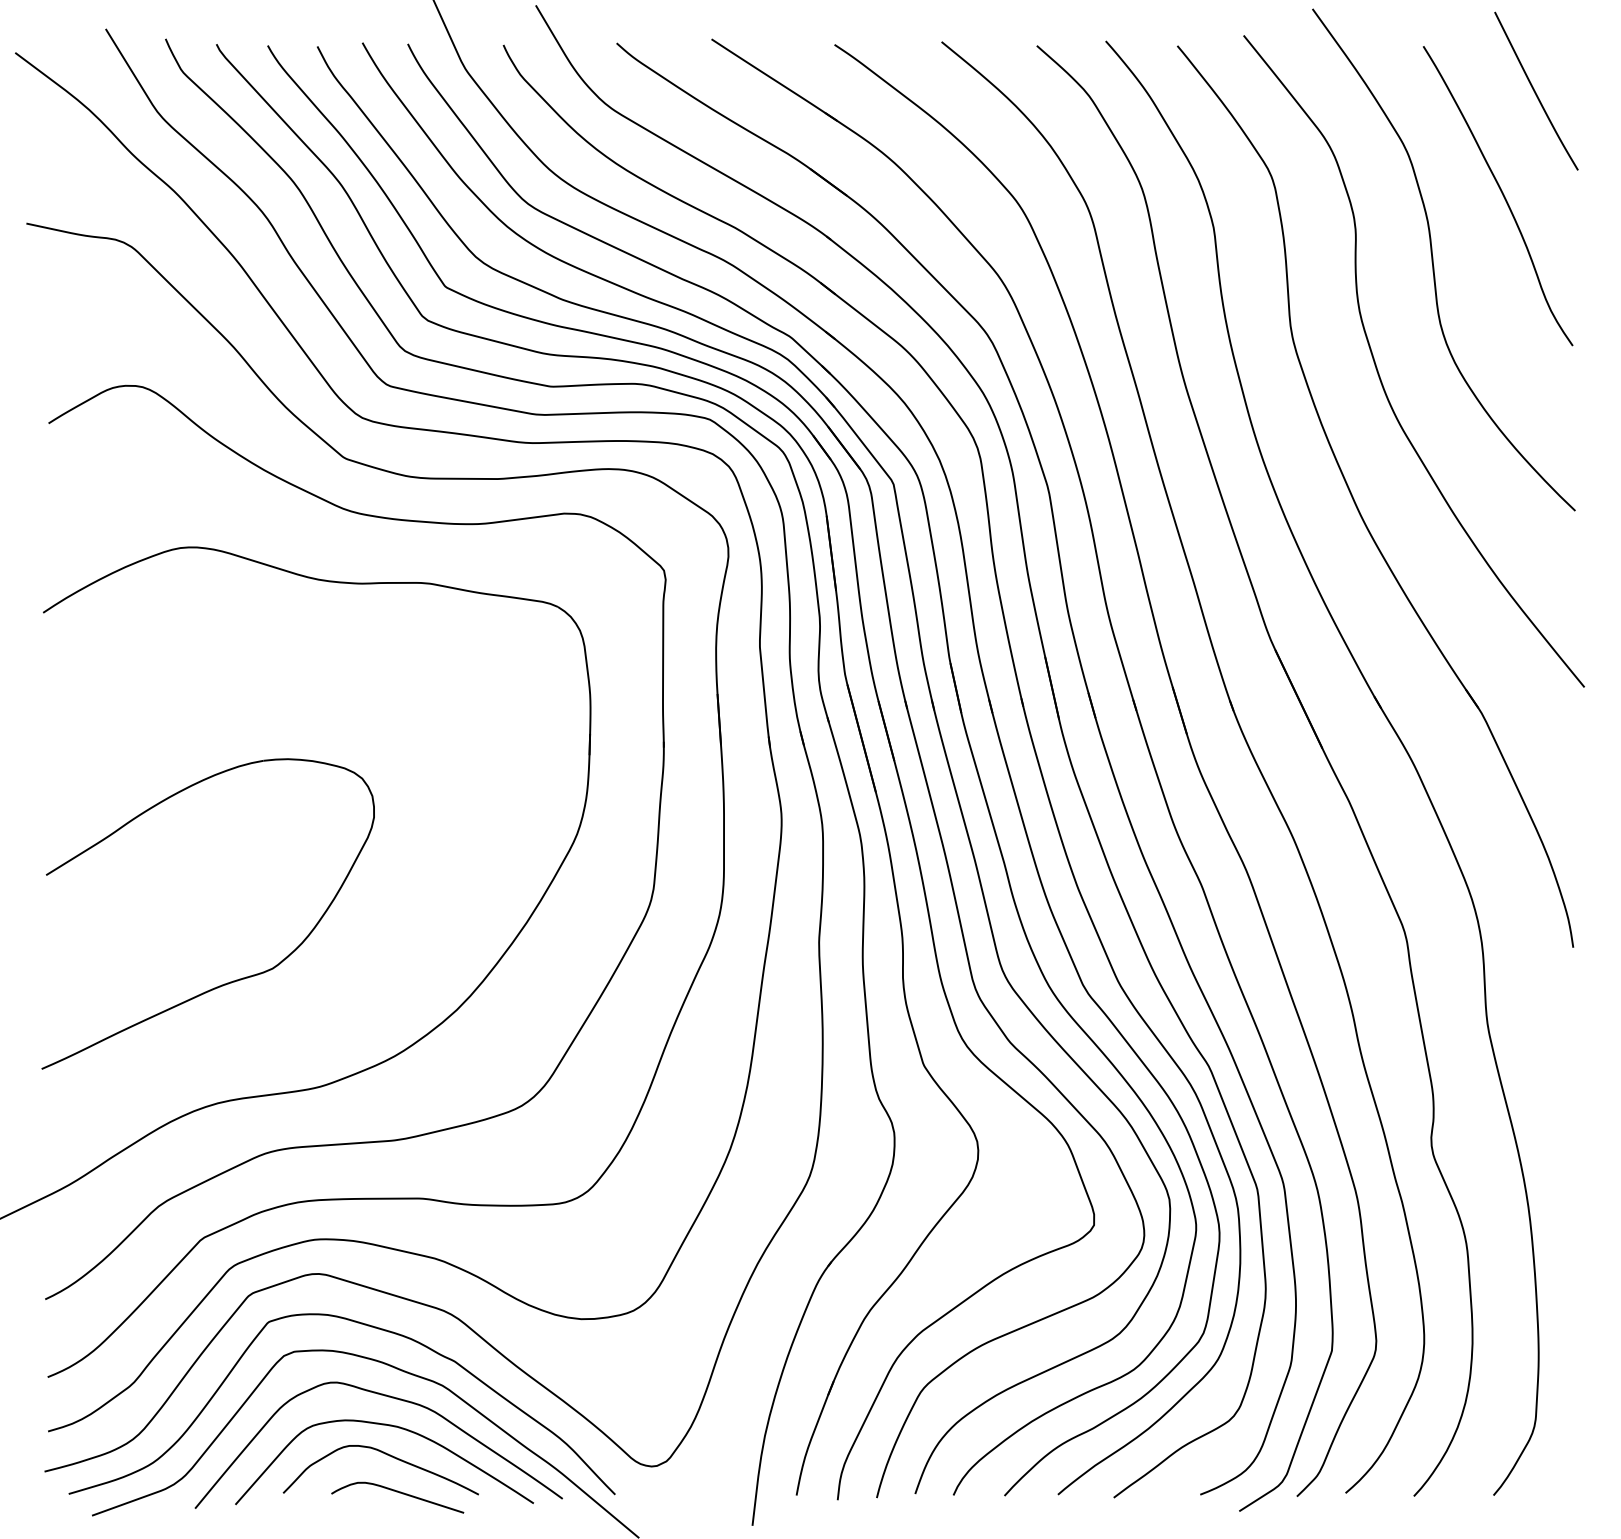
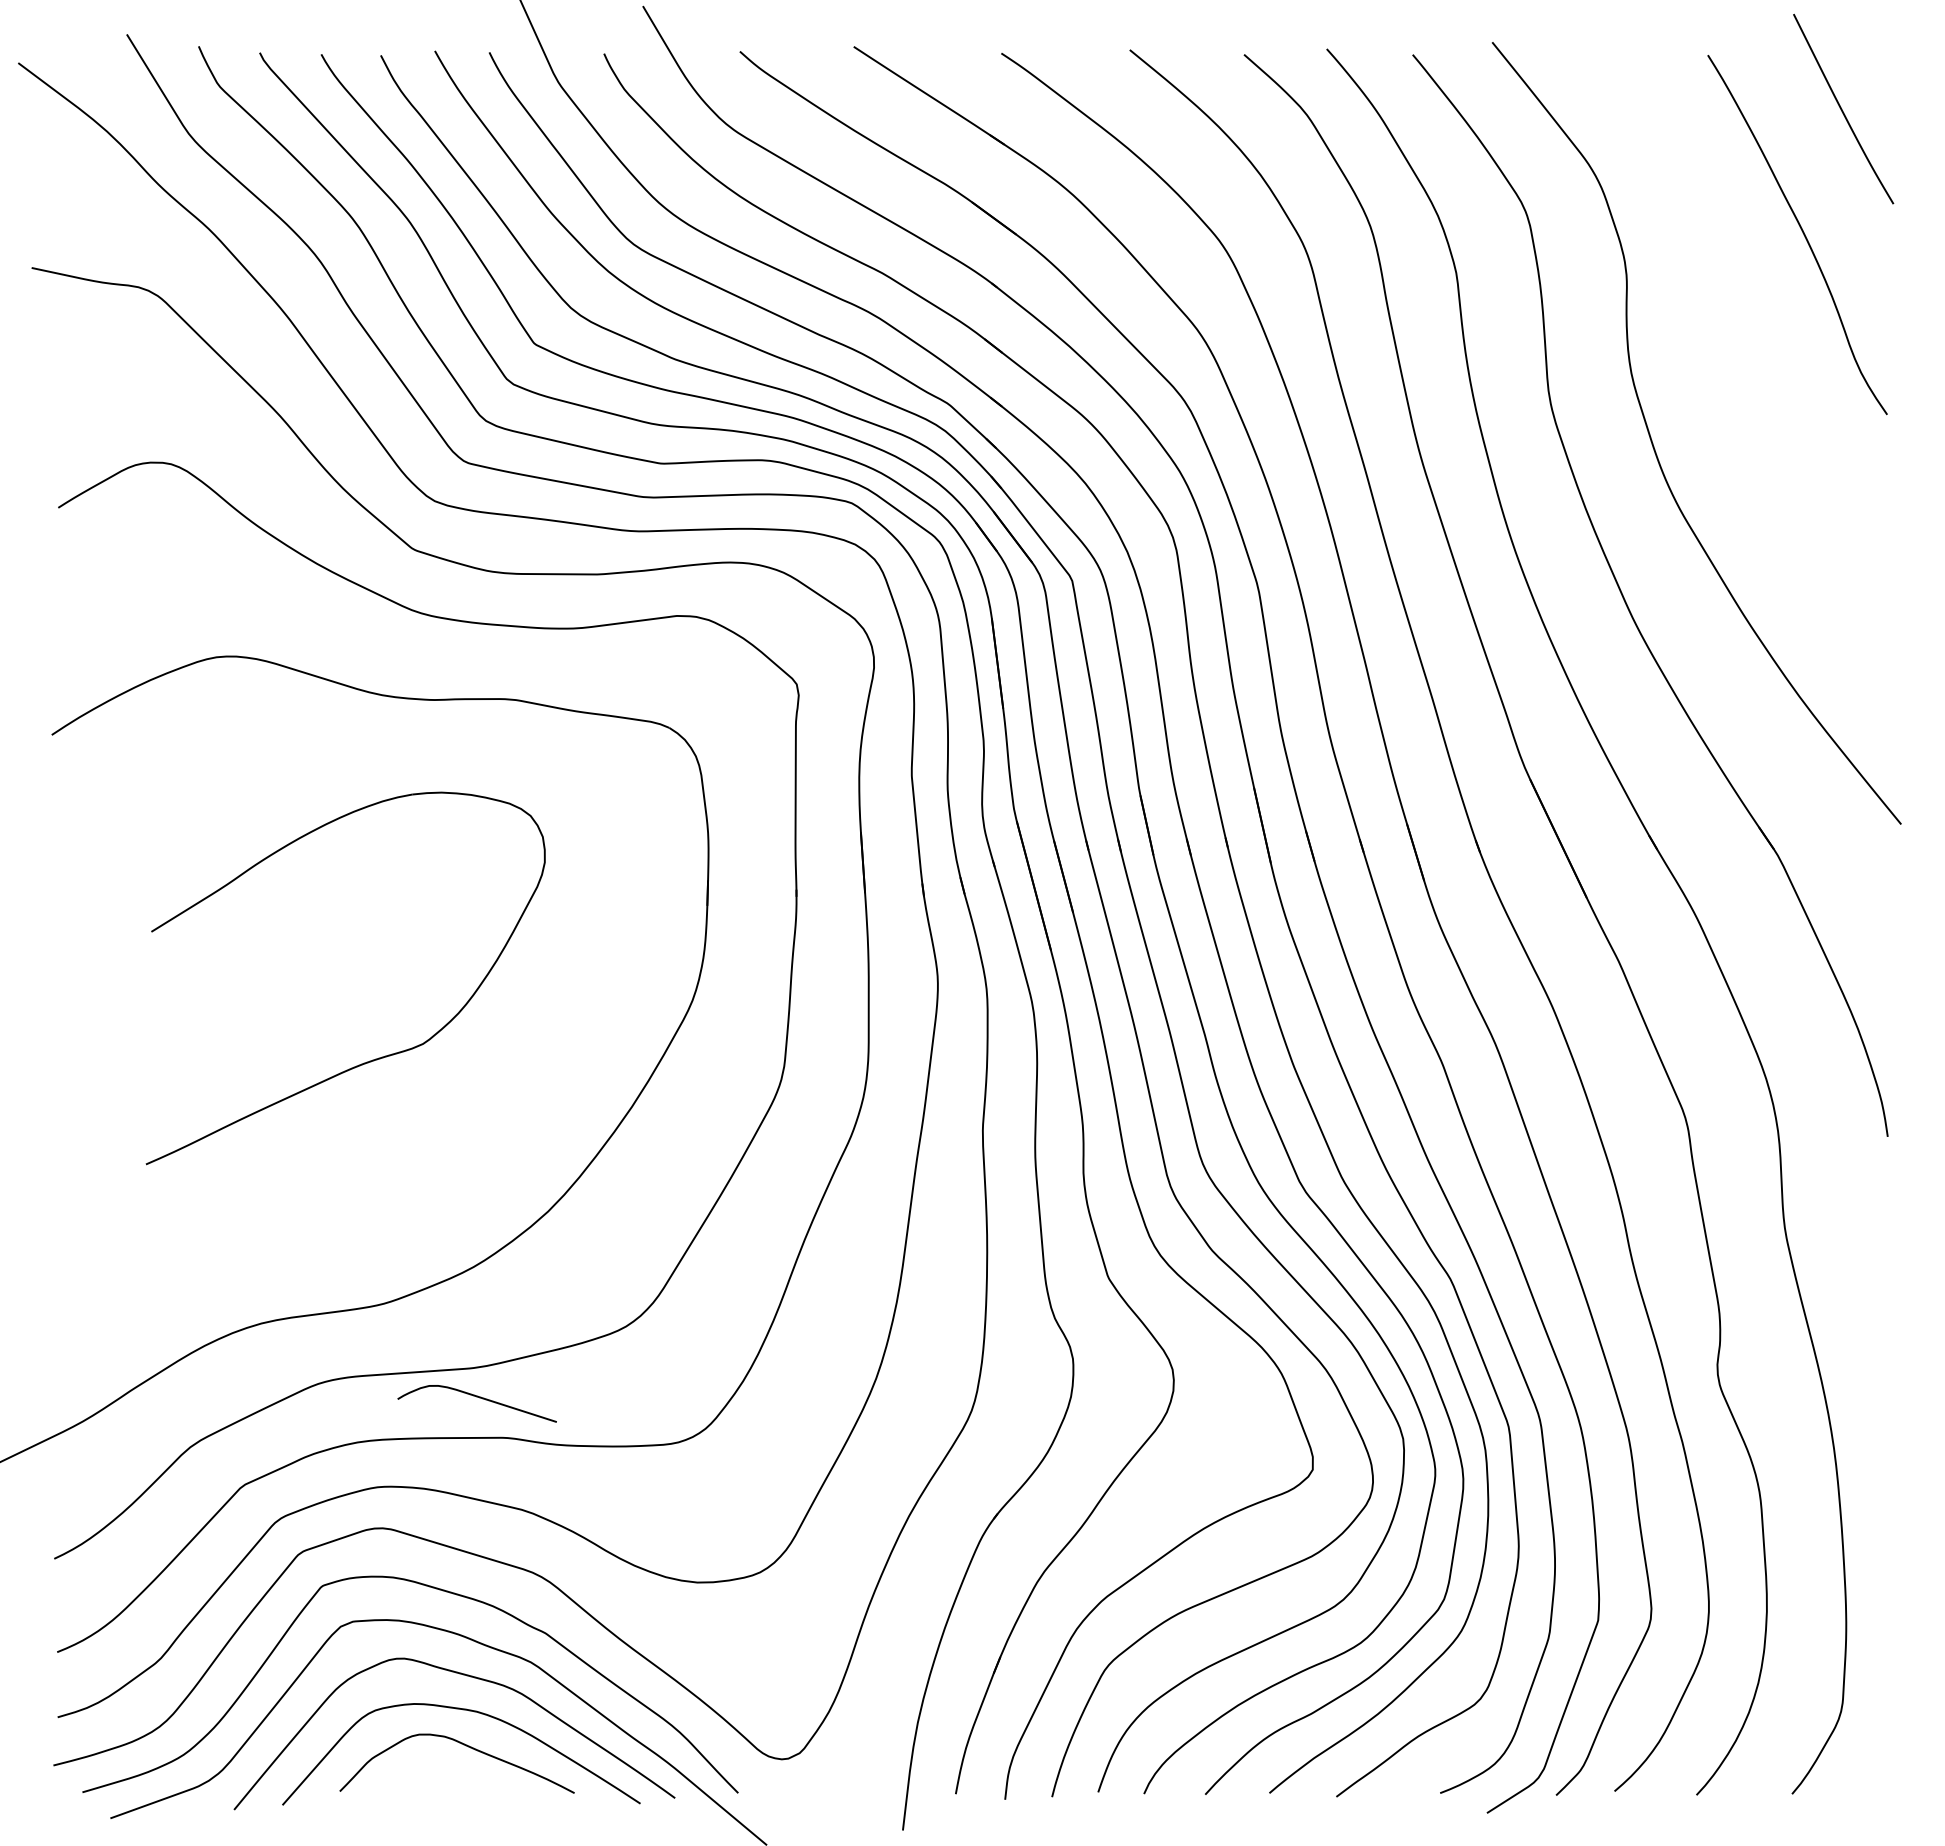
curve: (1433, 262) -> (1720, 314), removed
part: (230, 981) -> (372, 1059), moved
curve: (399, 1493) -> (479, 1398), moved

